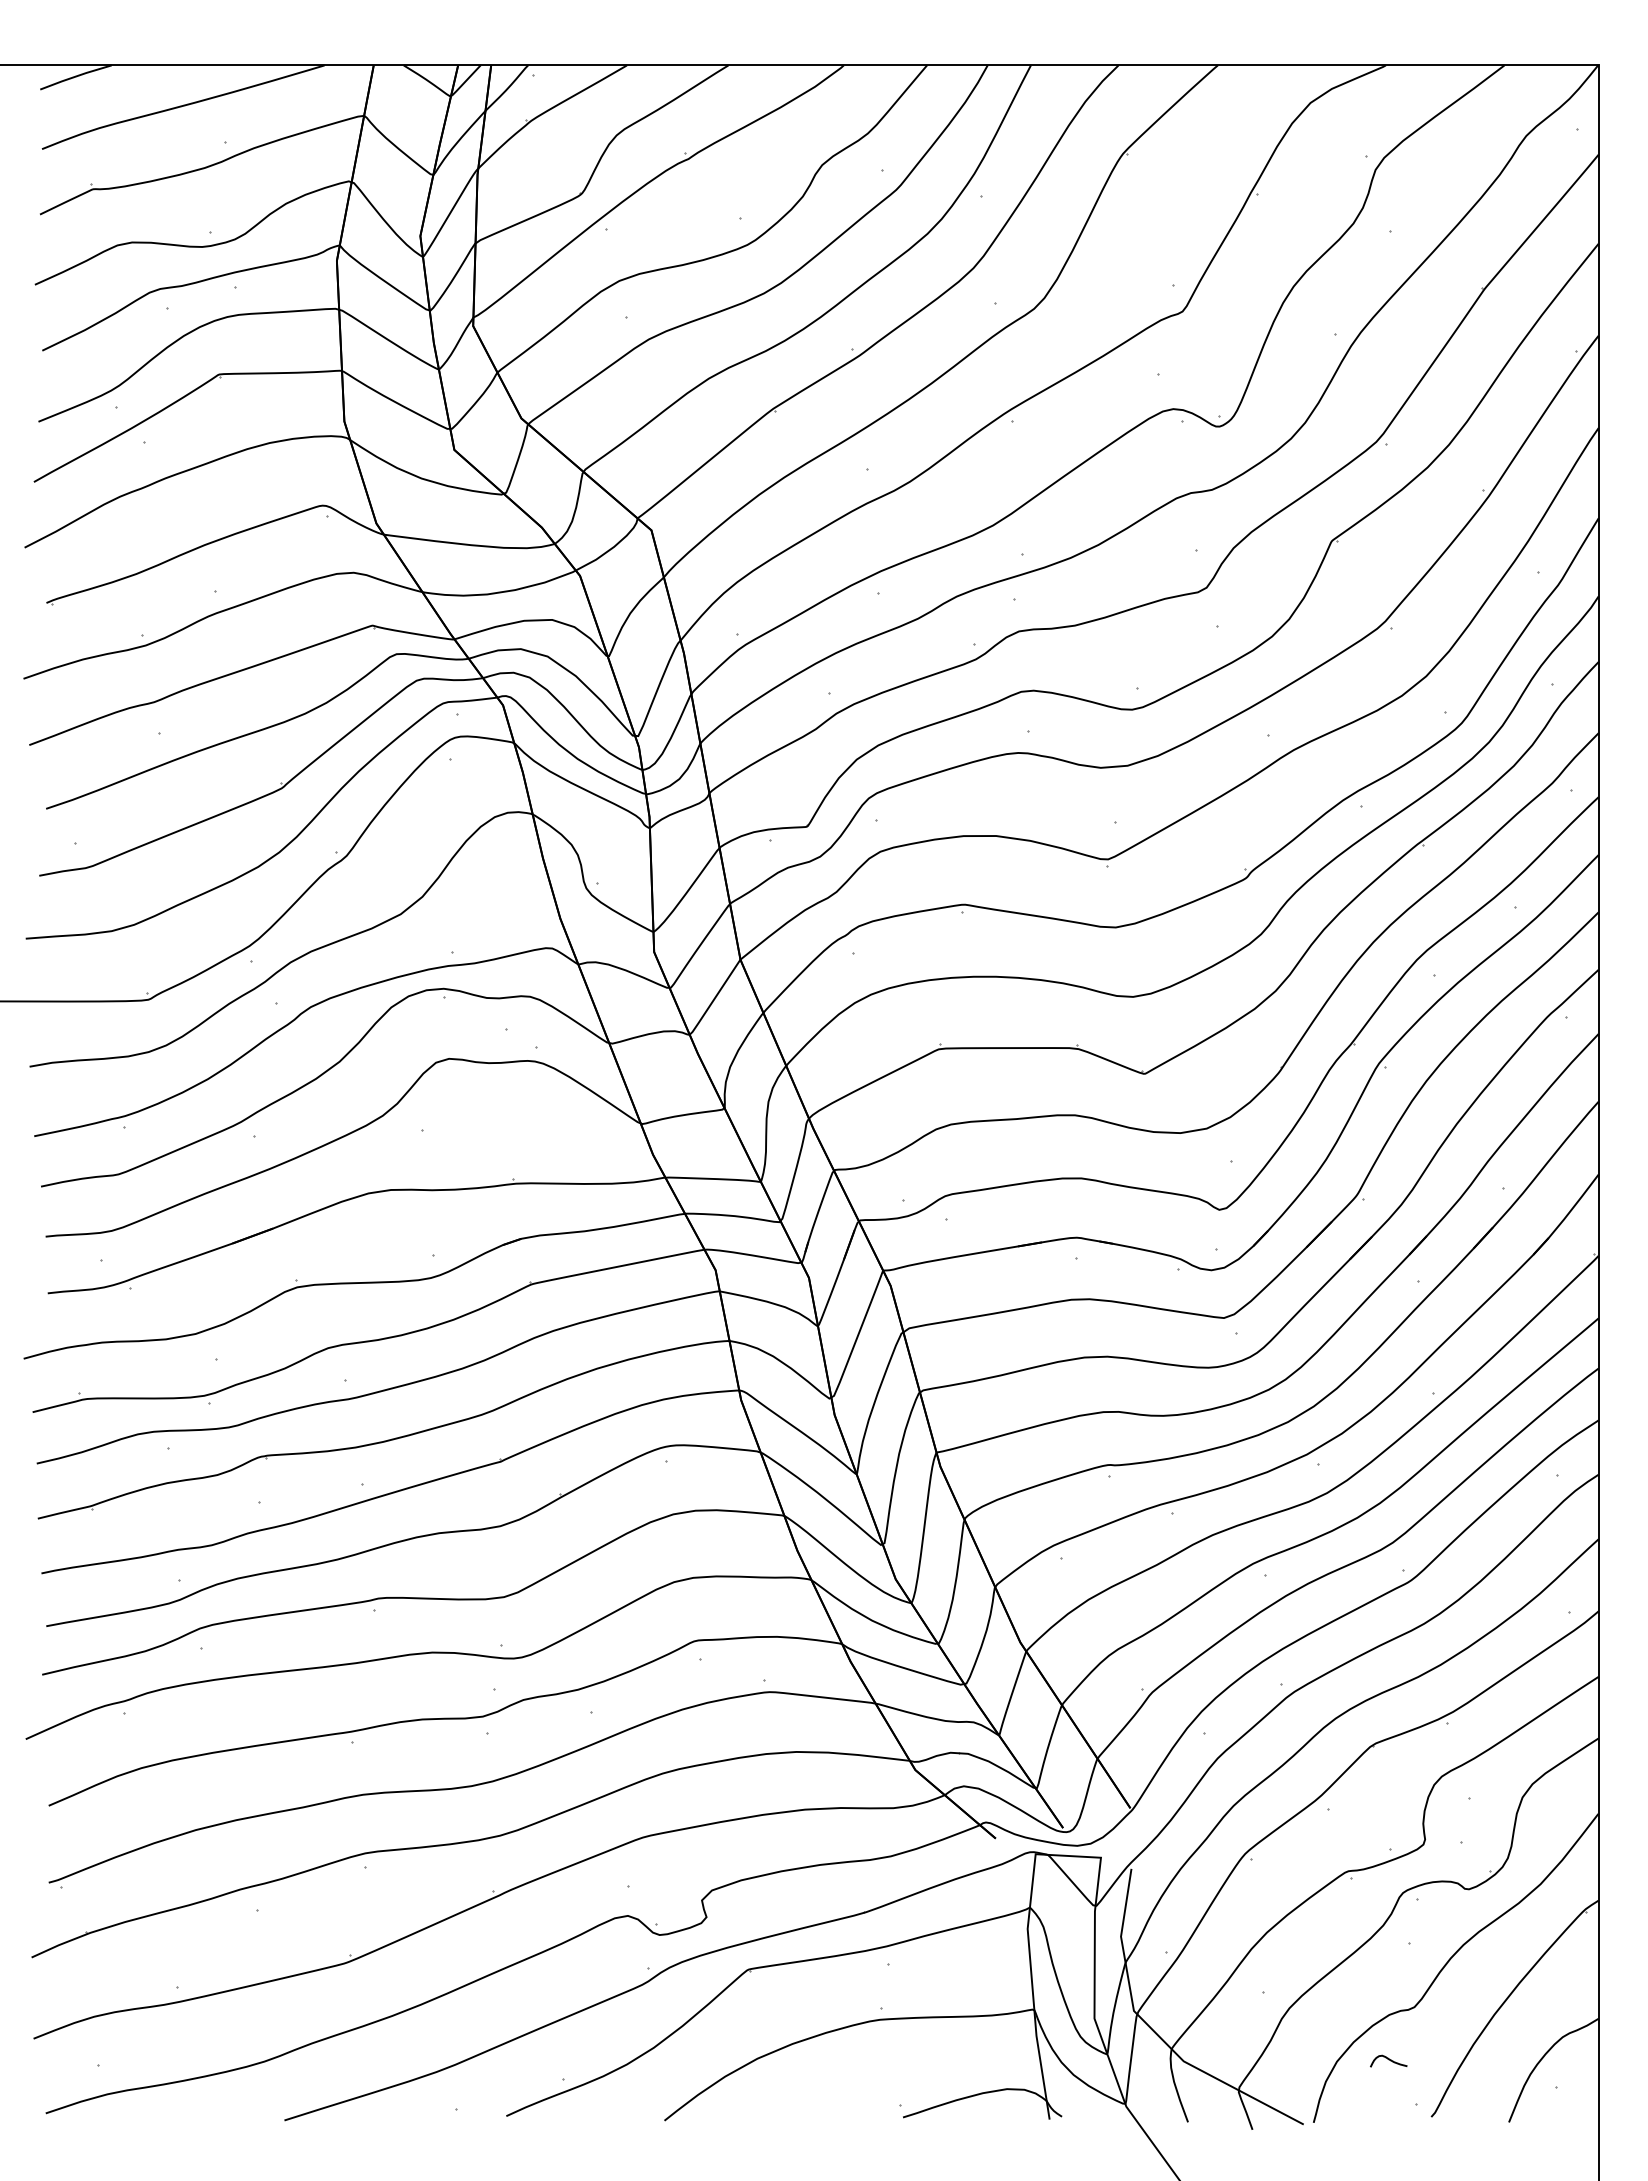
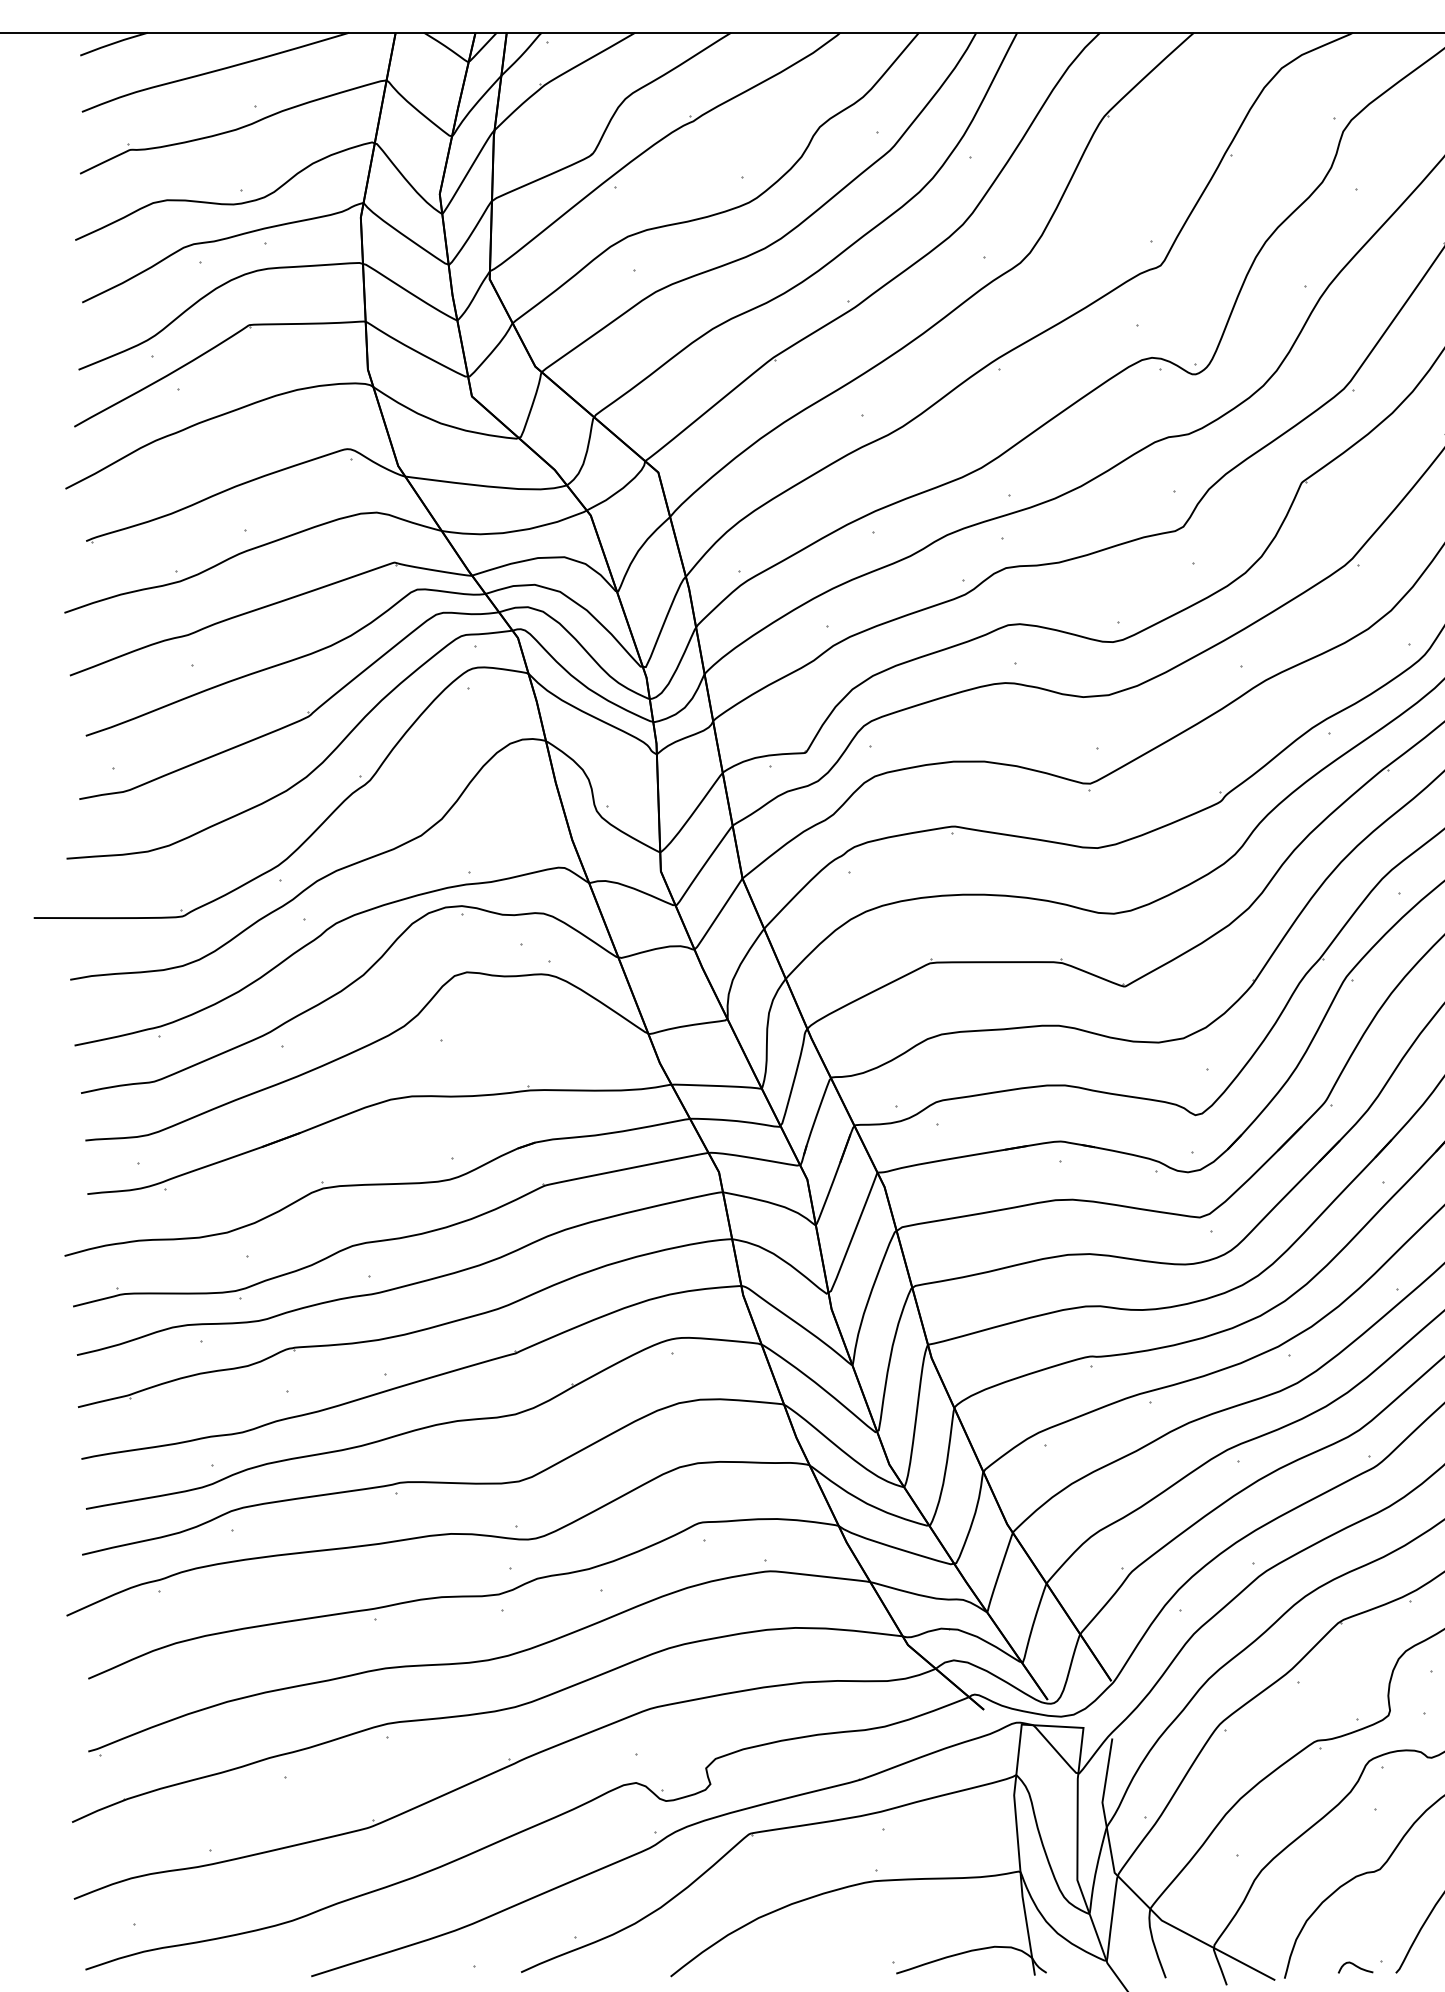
curve: (1388, 2060) -> (1355, 1967), moved

